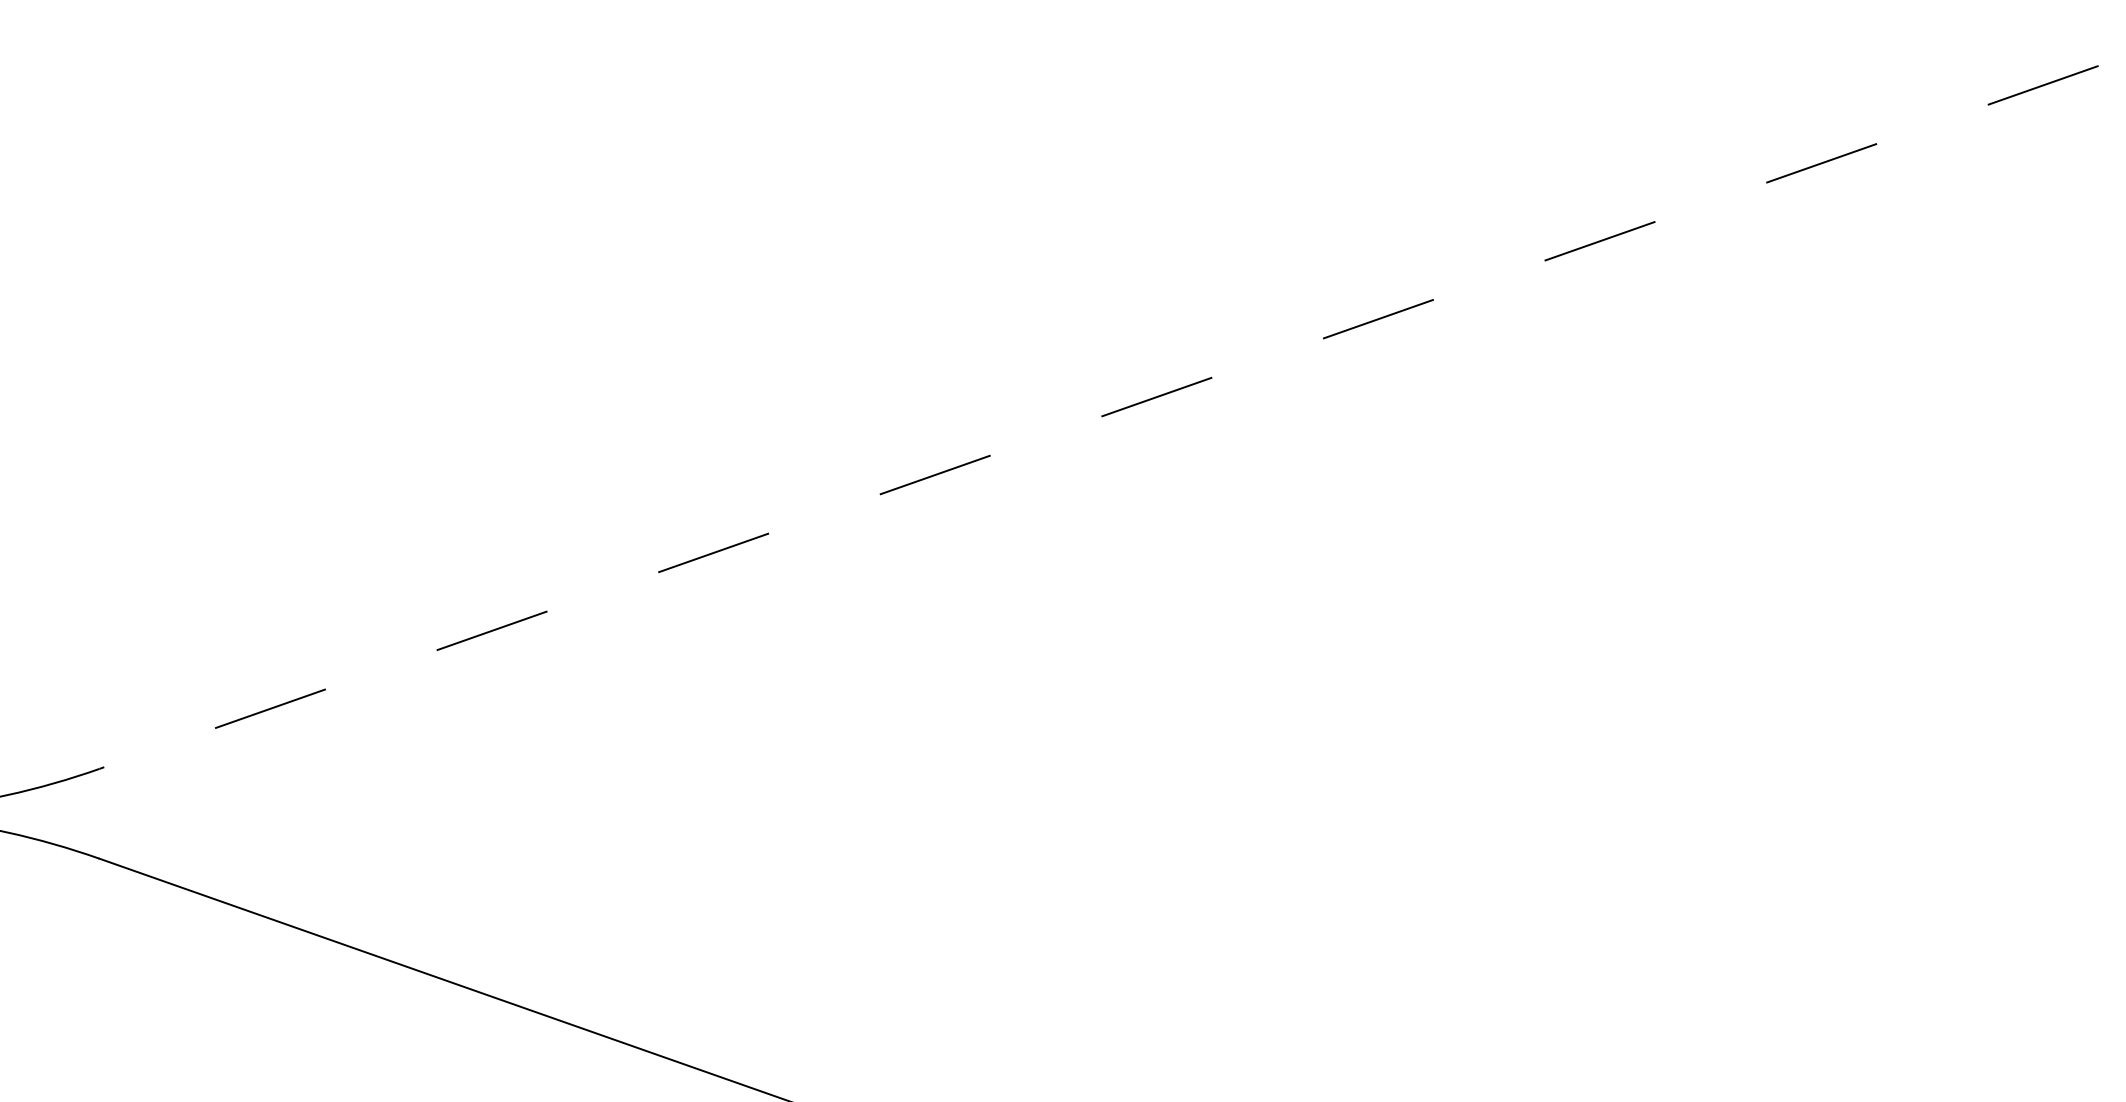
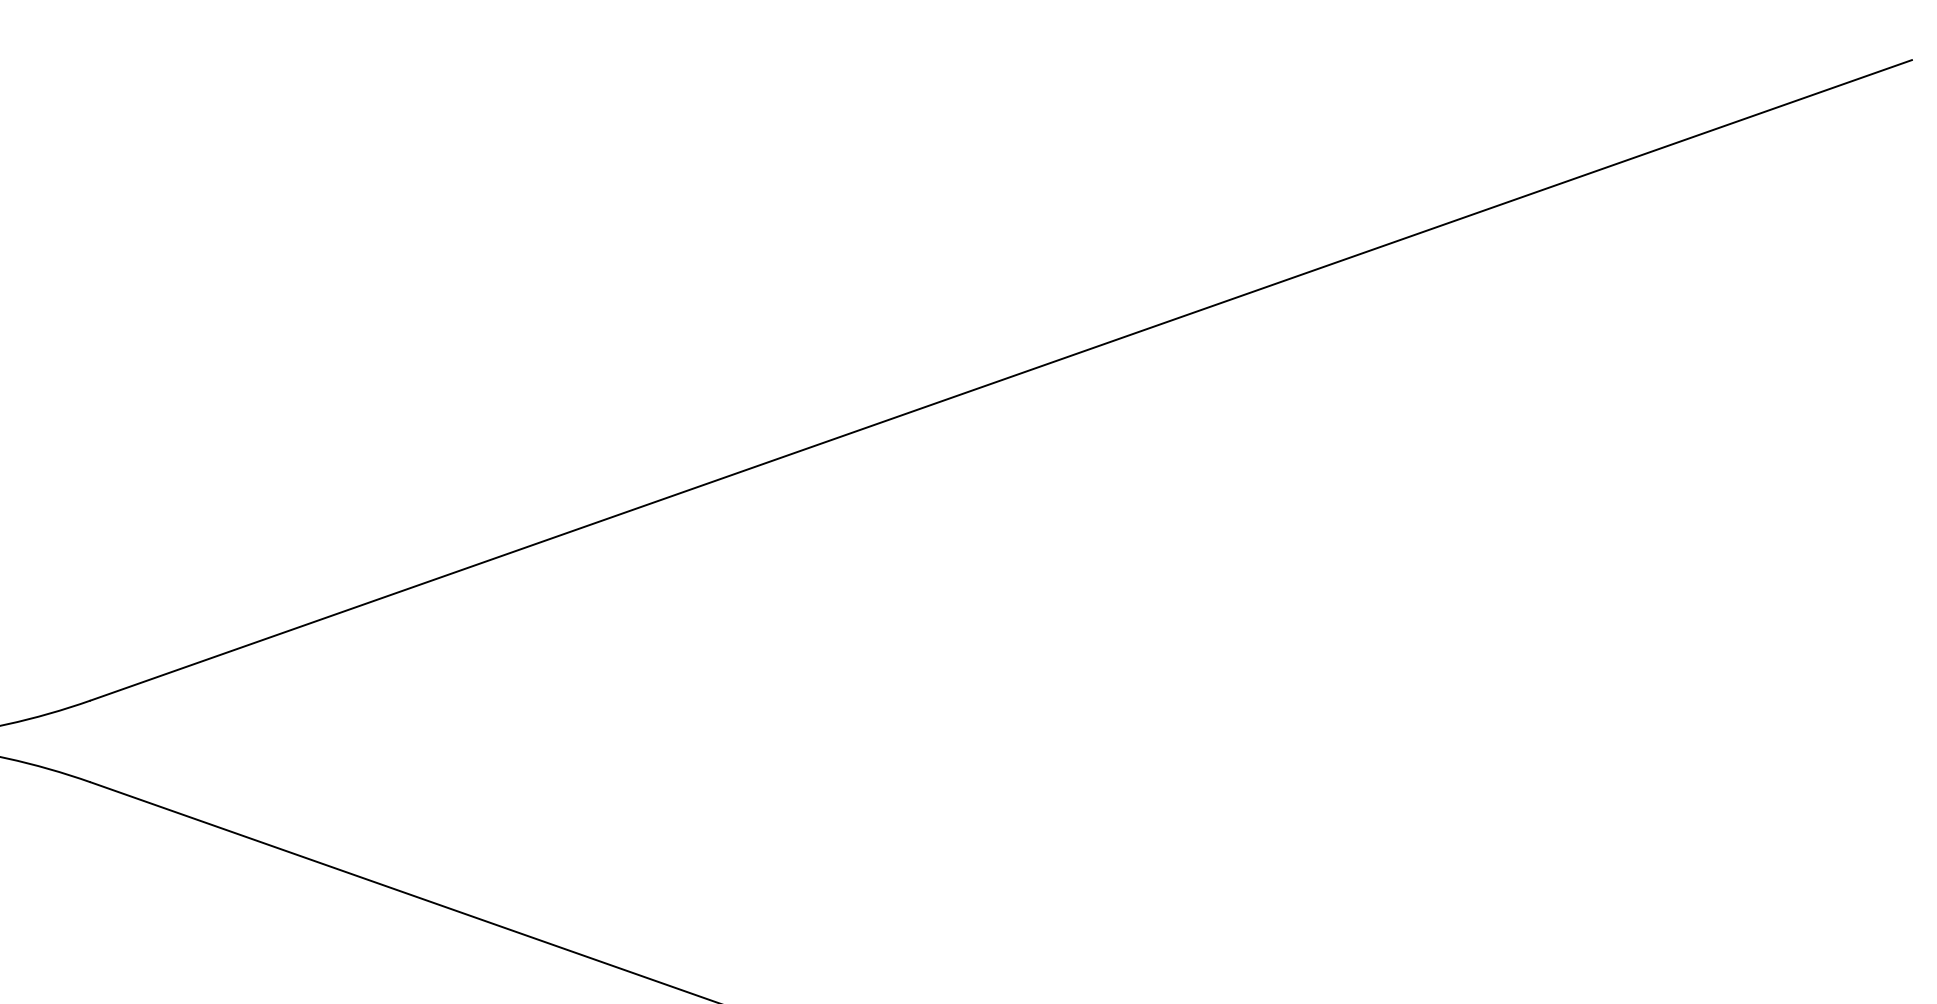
line: (1098, 417) -> (1000, 380), dashed -> solid

